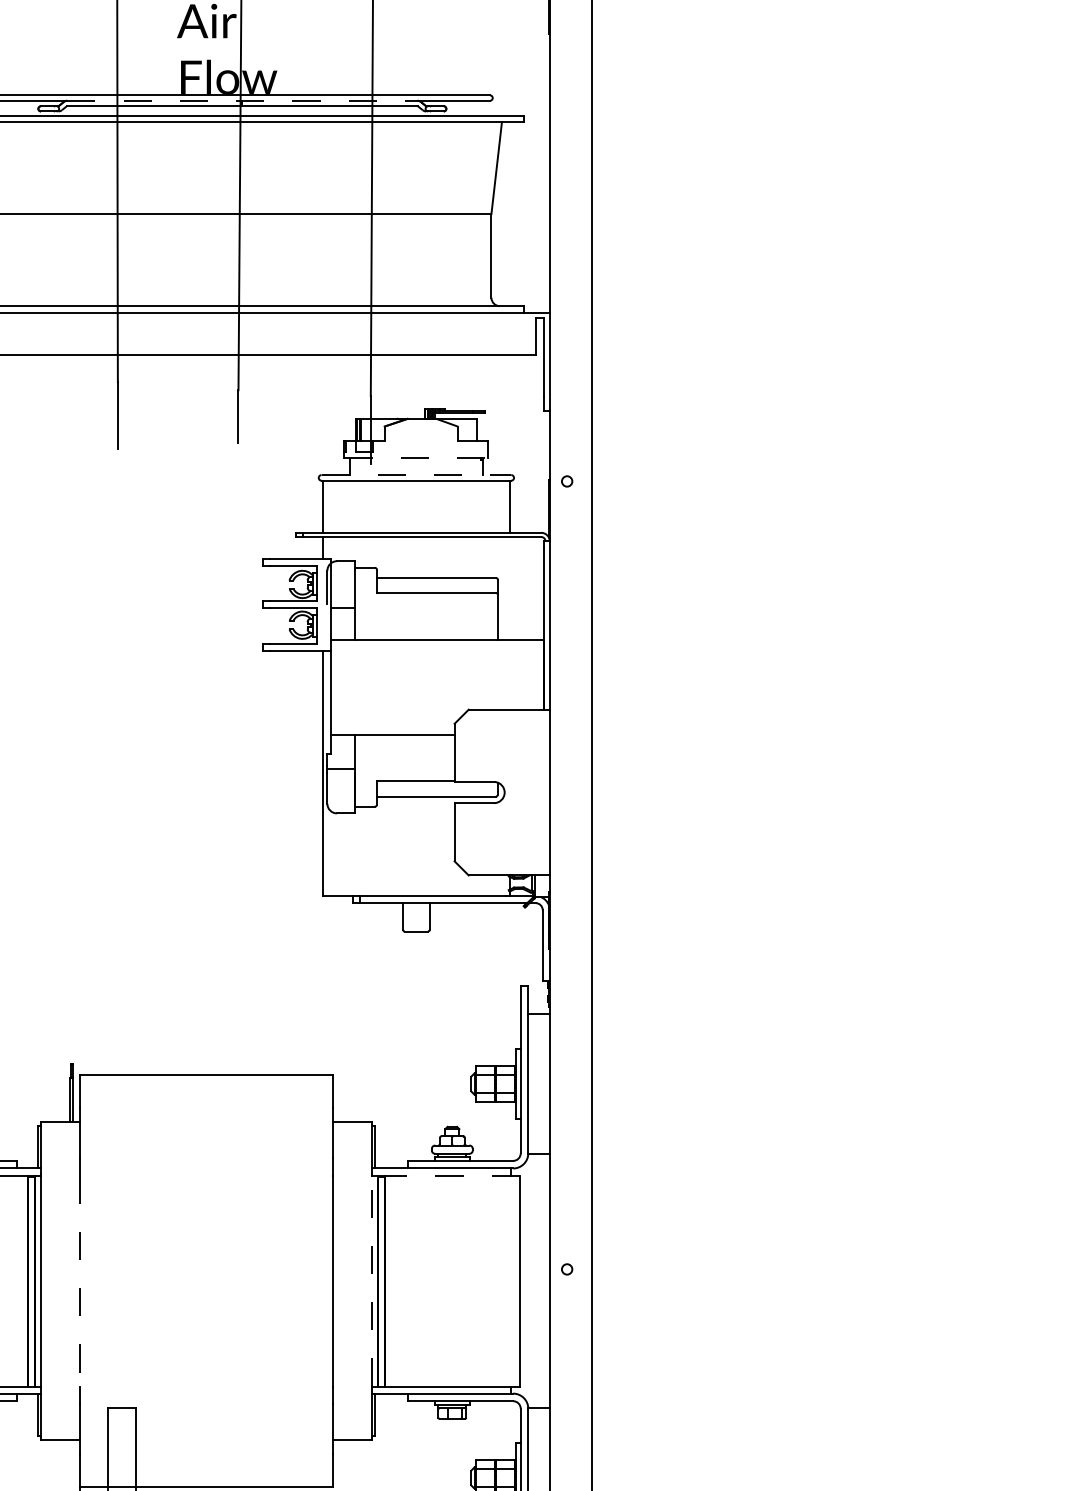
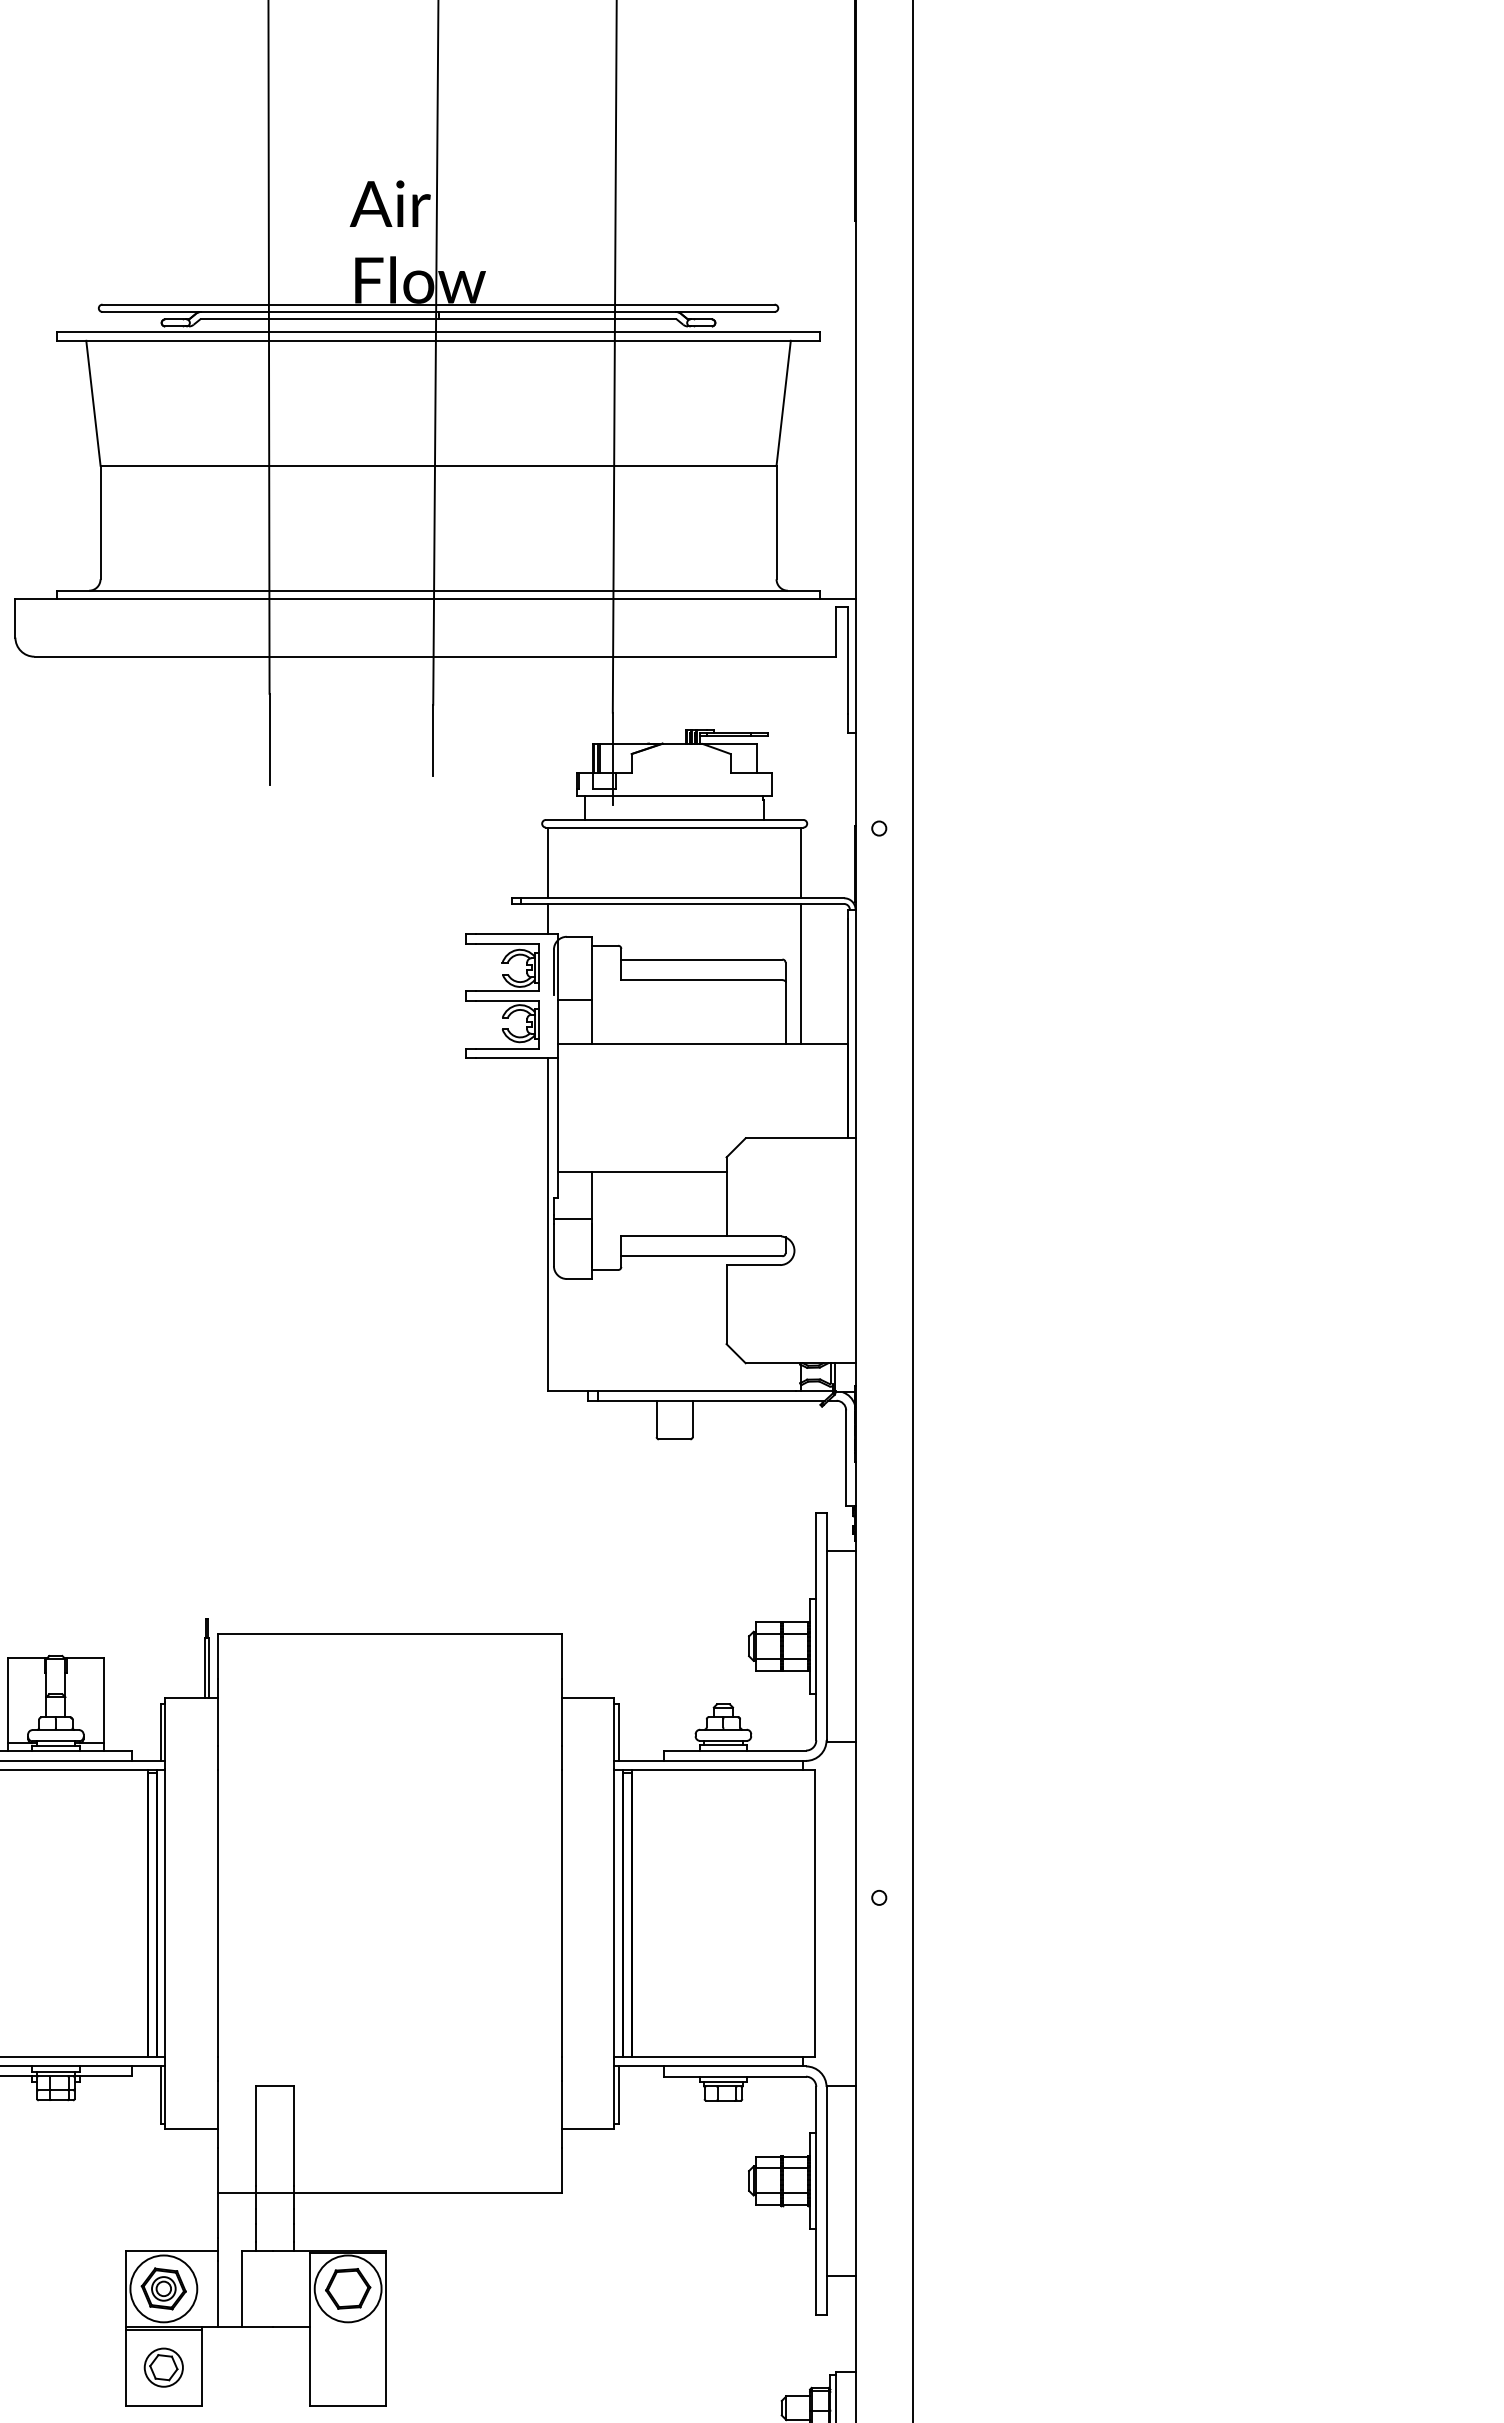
line: (242, 100) -> (438, 311), dashed -> solid
line: (416, 457) -> (674, 796), dashed -> solid
line: (416, 474) -> (674, 819), dashed -> solid
line: (509, 588) -> (801, 973), added
line: (452, 1175) -> (723, 1770), dashed -> solid
line: (372, 1280) -> (614, 1913), dashed -> solid
line: (79, 1281) -> (217, 1914), dashed -> solid

